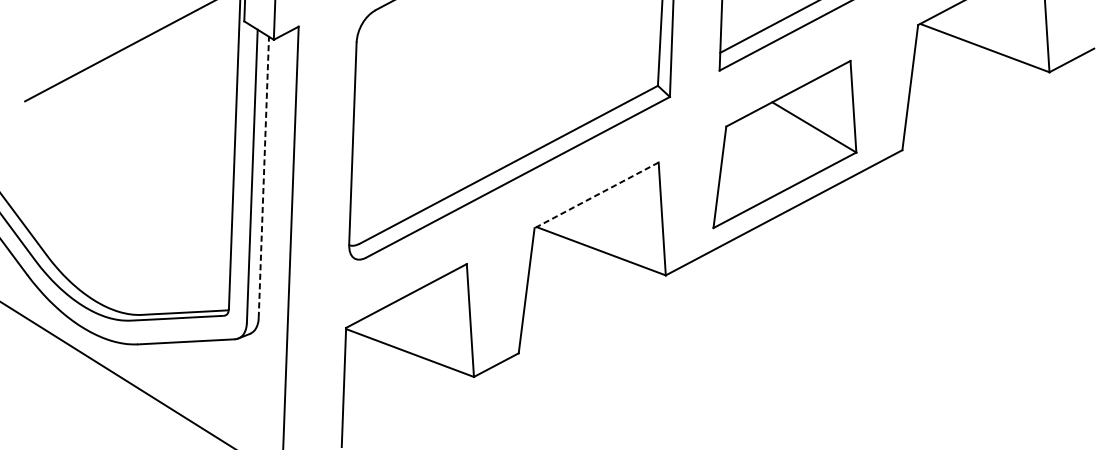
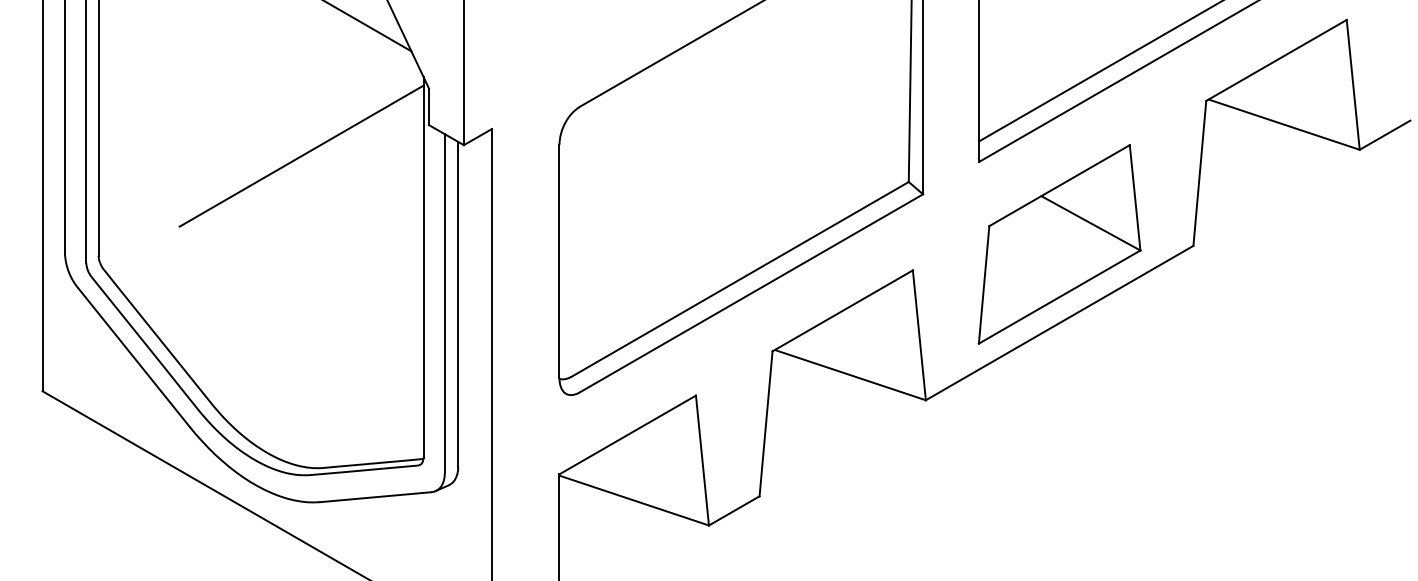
line: (264, 176) -> (458, 303), dashed -> solid
line: (596, 195) -> (842, 311), dashed -> solid

